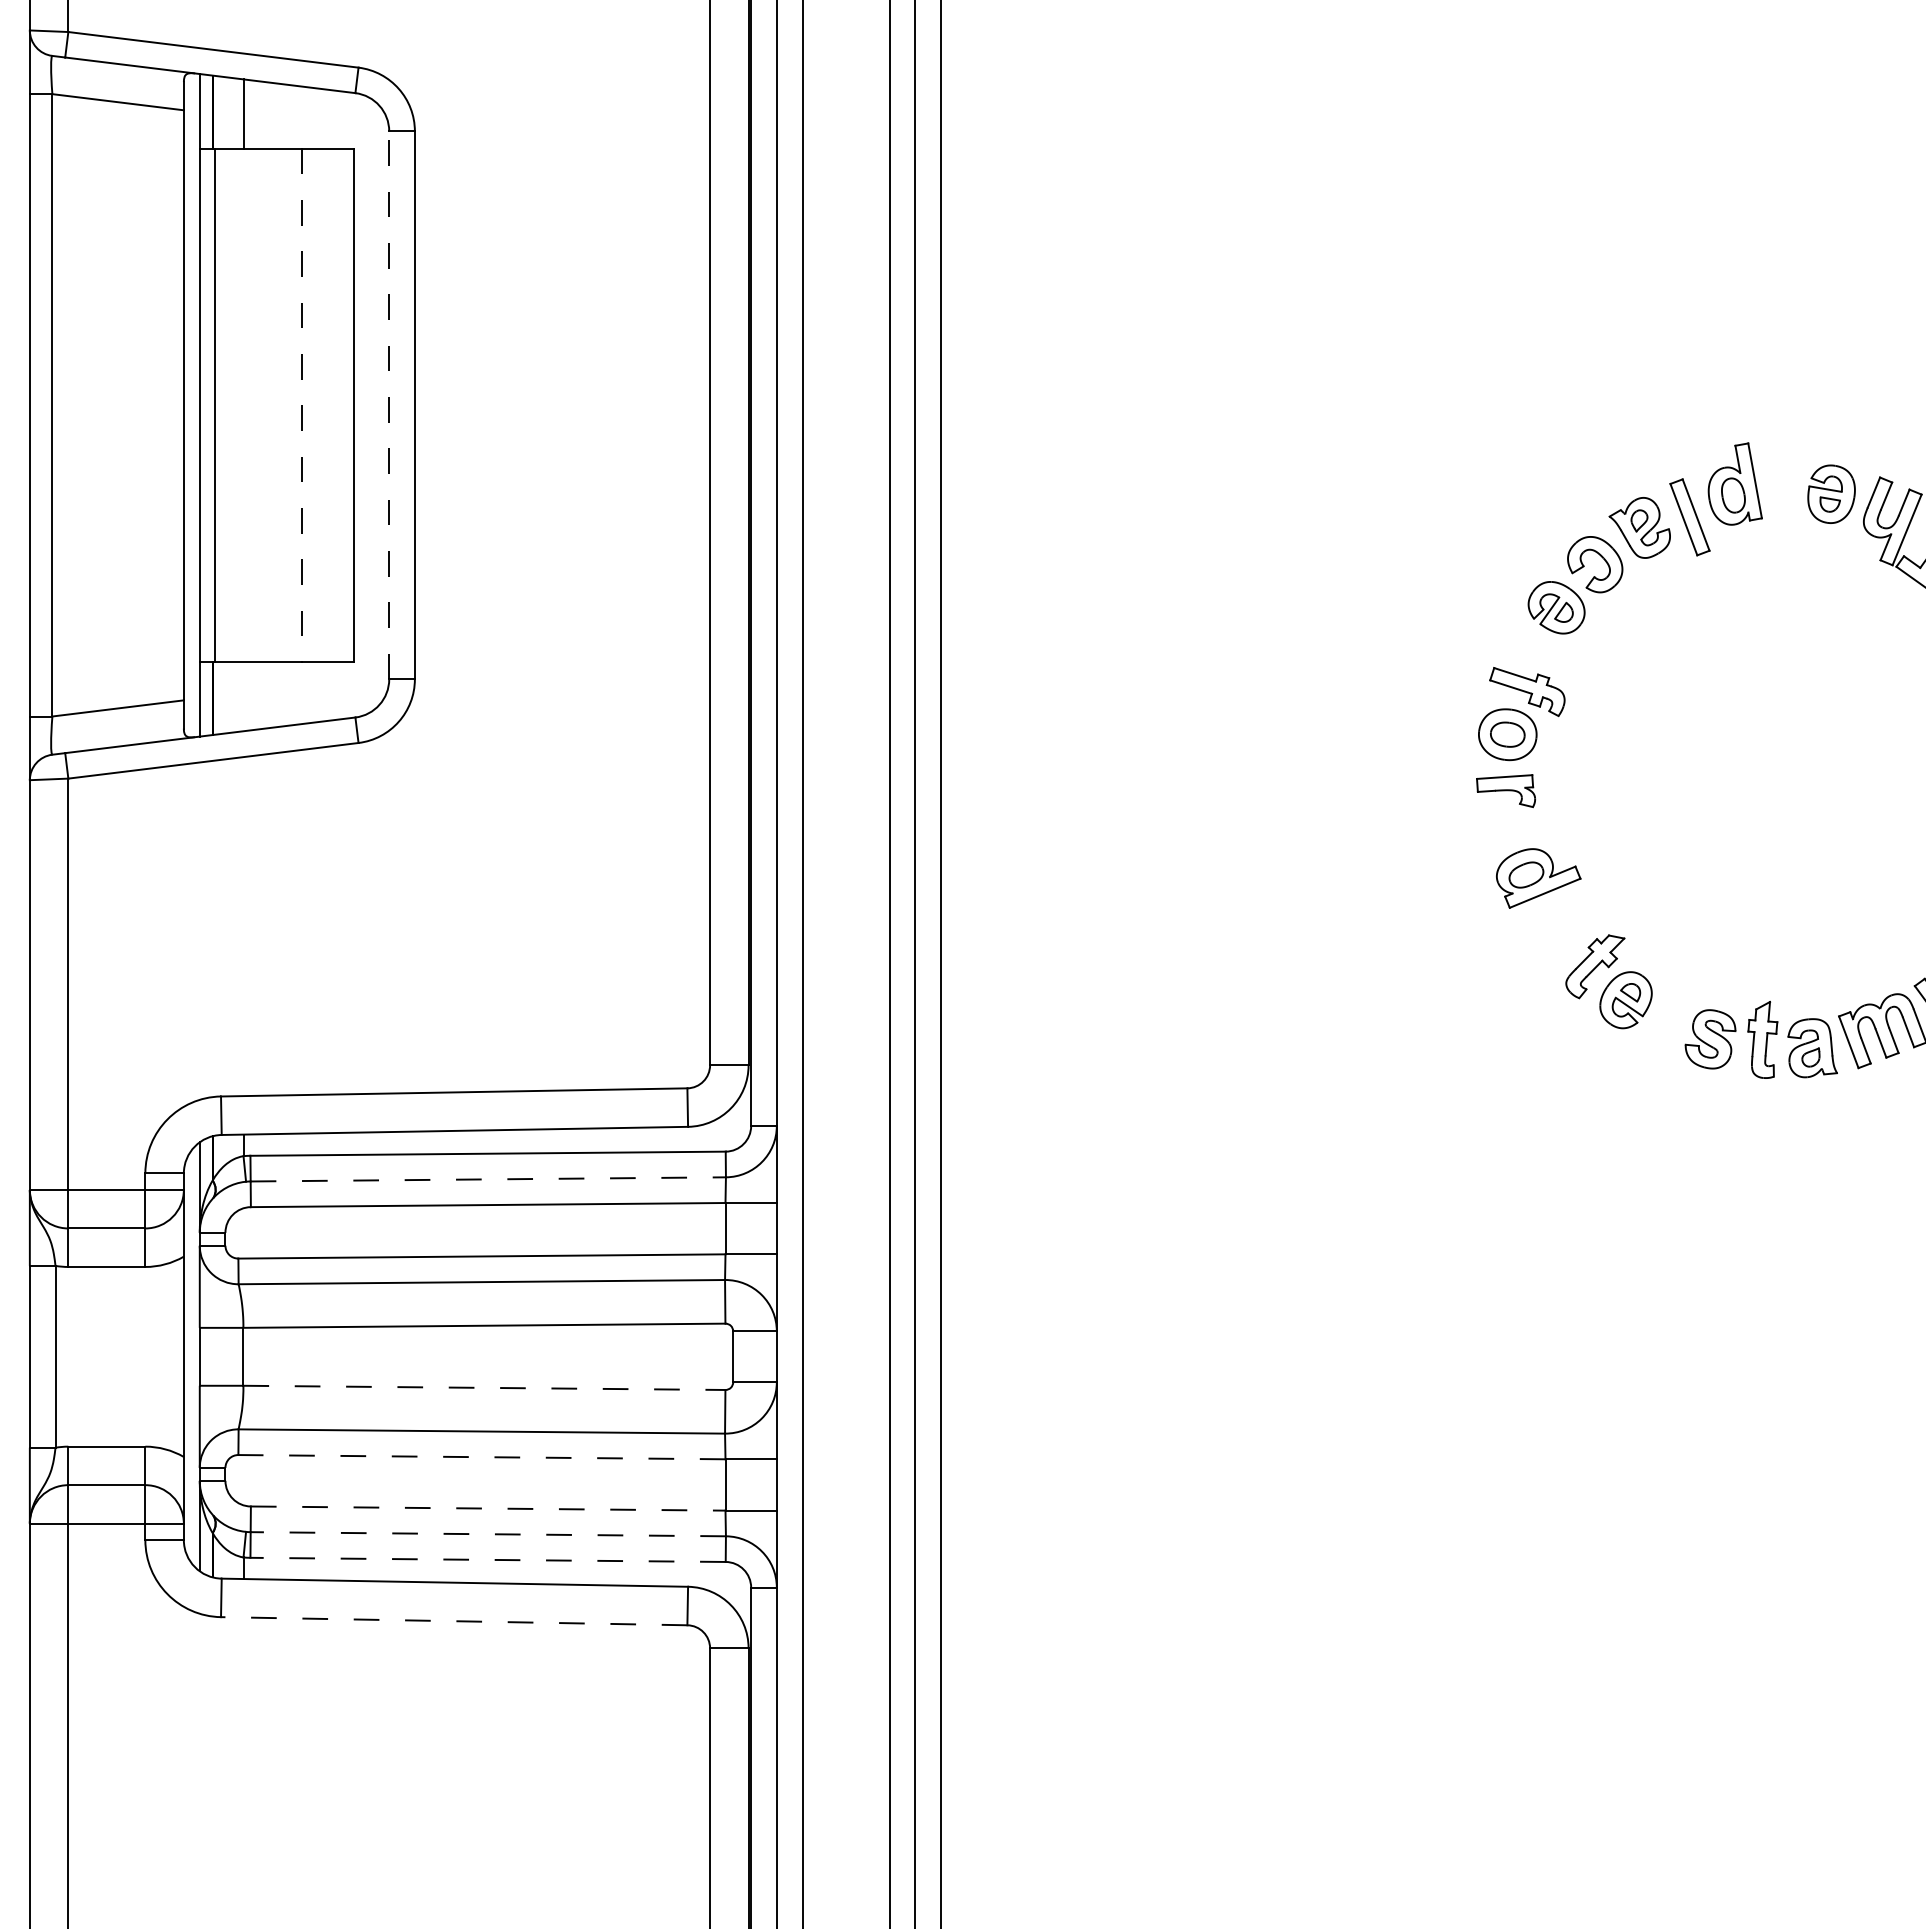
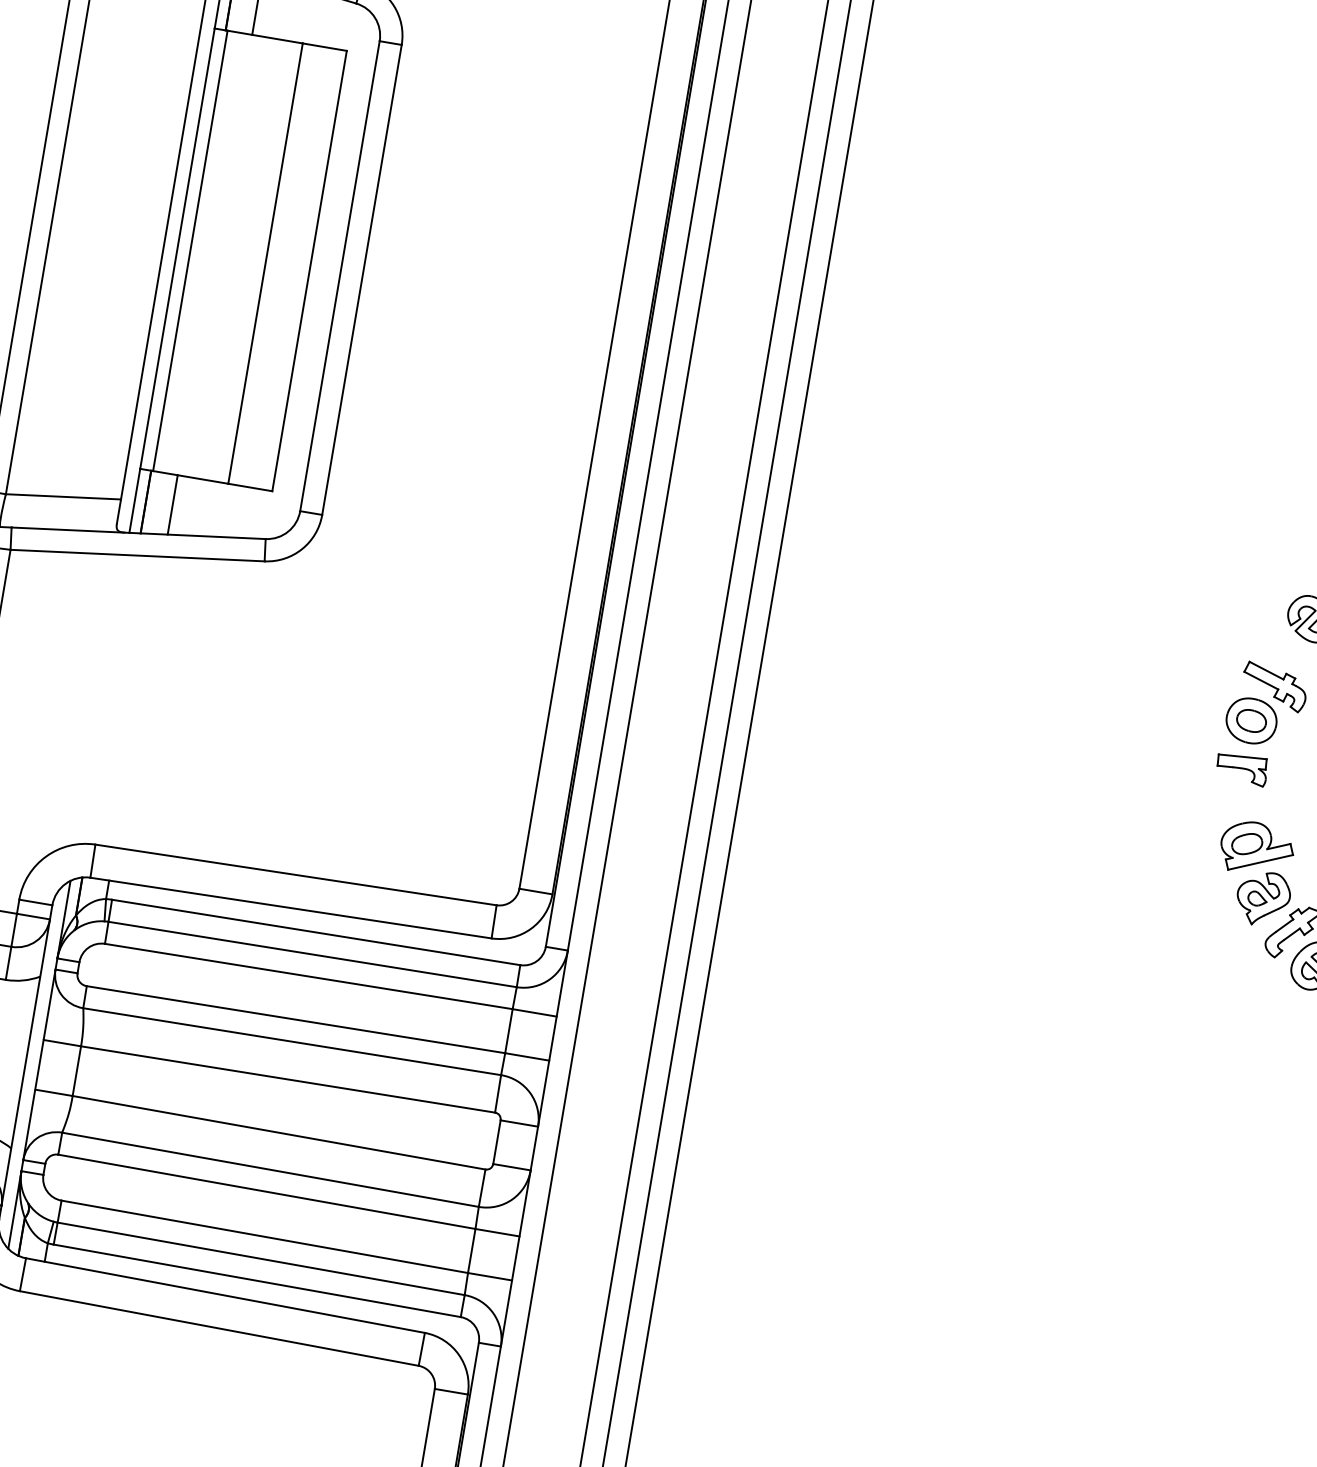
line: (302, 405) -> (265, 263), dashed -> solid
line: (389, 405) -> (340, 276), dashed -> solid
line: (243, 696) -> (172, 504), added
part: (1554, 934) -> (1262, 899), added
line: (488, 1179) -> (312, 954), dashed -> solid
line: (484, 1387) -> (279, 1132), dashed -> solid
line: (481, 1457) -> (266, 1192), dashed -> solid
line: (488, 1508) -> (265, 1236), dashed -> solid
line: (488, 1534) -> (261, 1259), dashed -> solid
line: (488, 1559) -> (257, 1280), dashed -> solid
line: (453, 1621) -> (218, 1328), dashed -> solid

